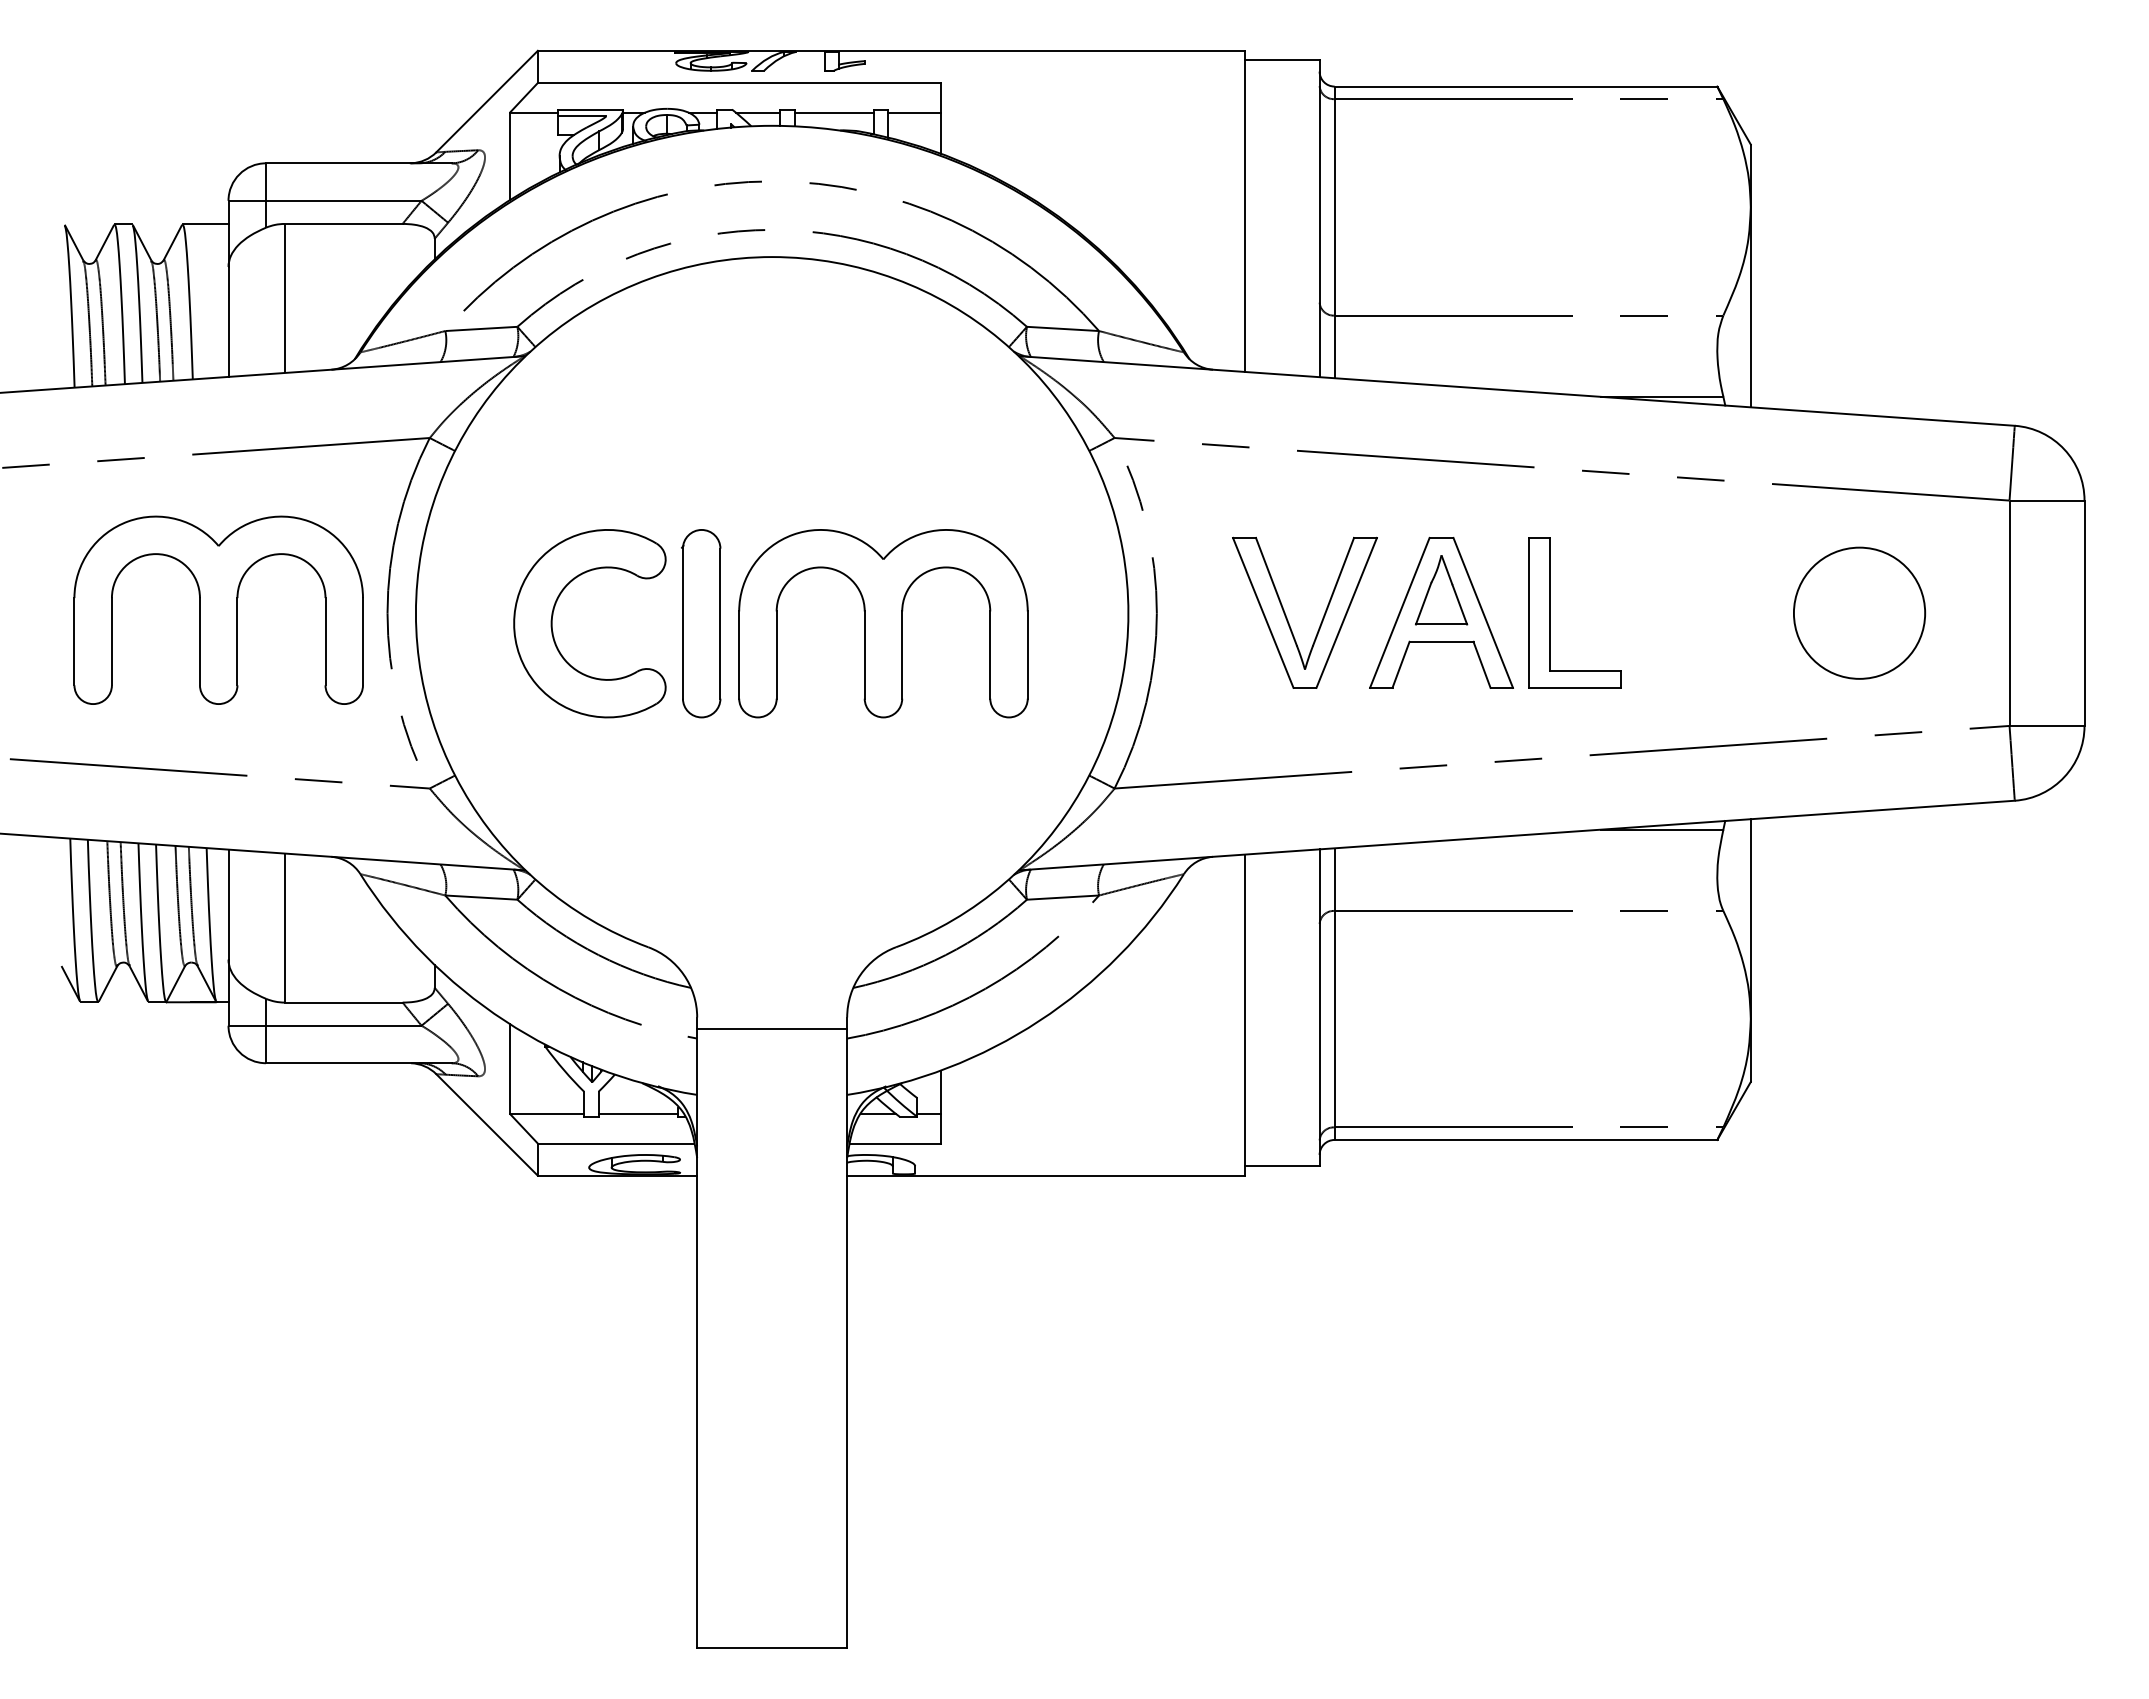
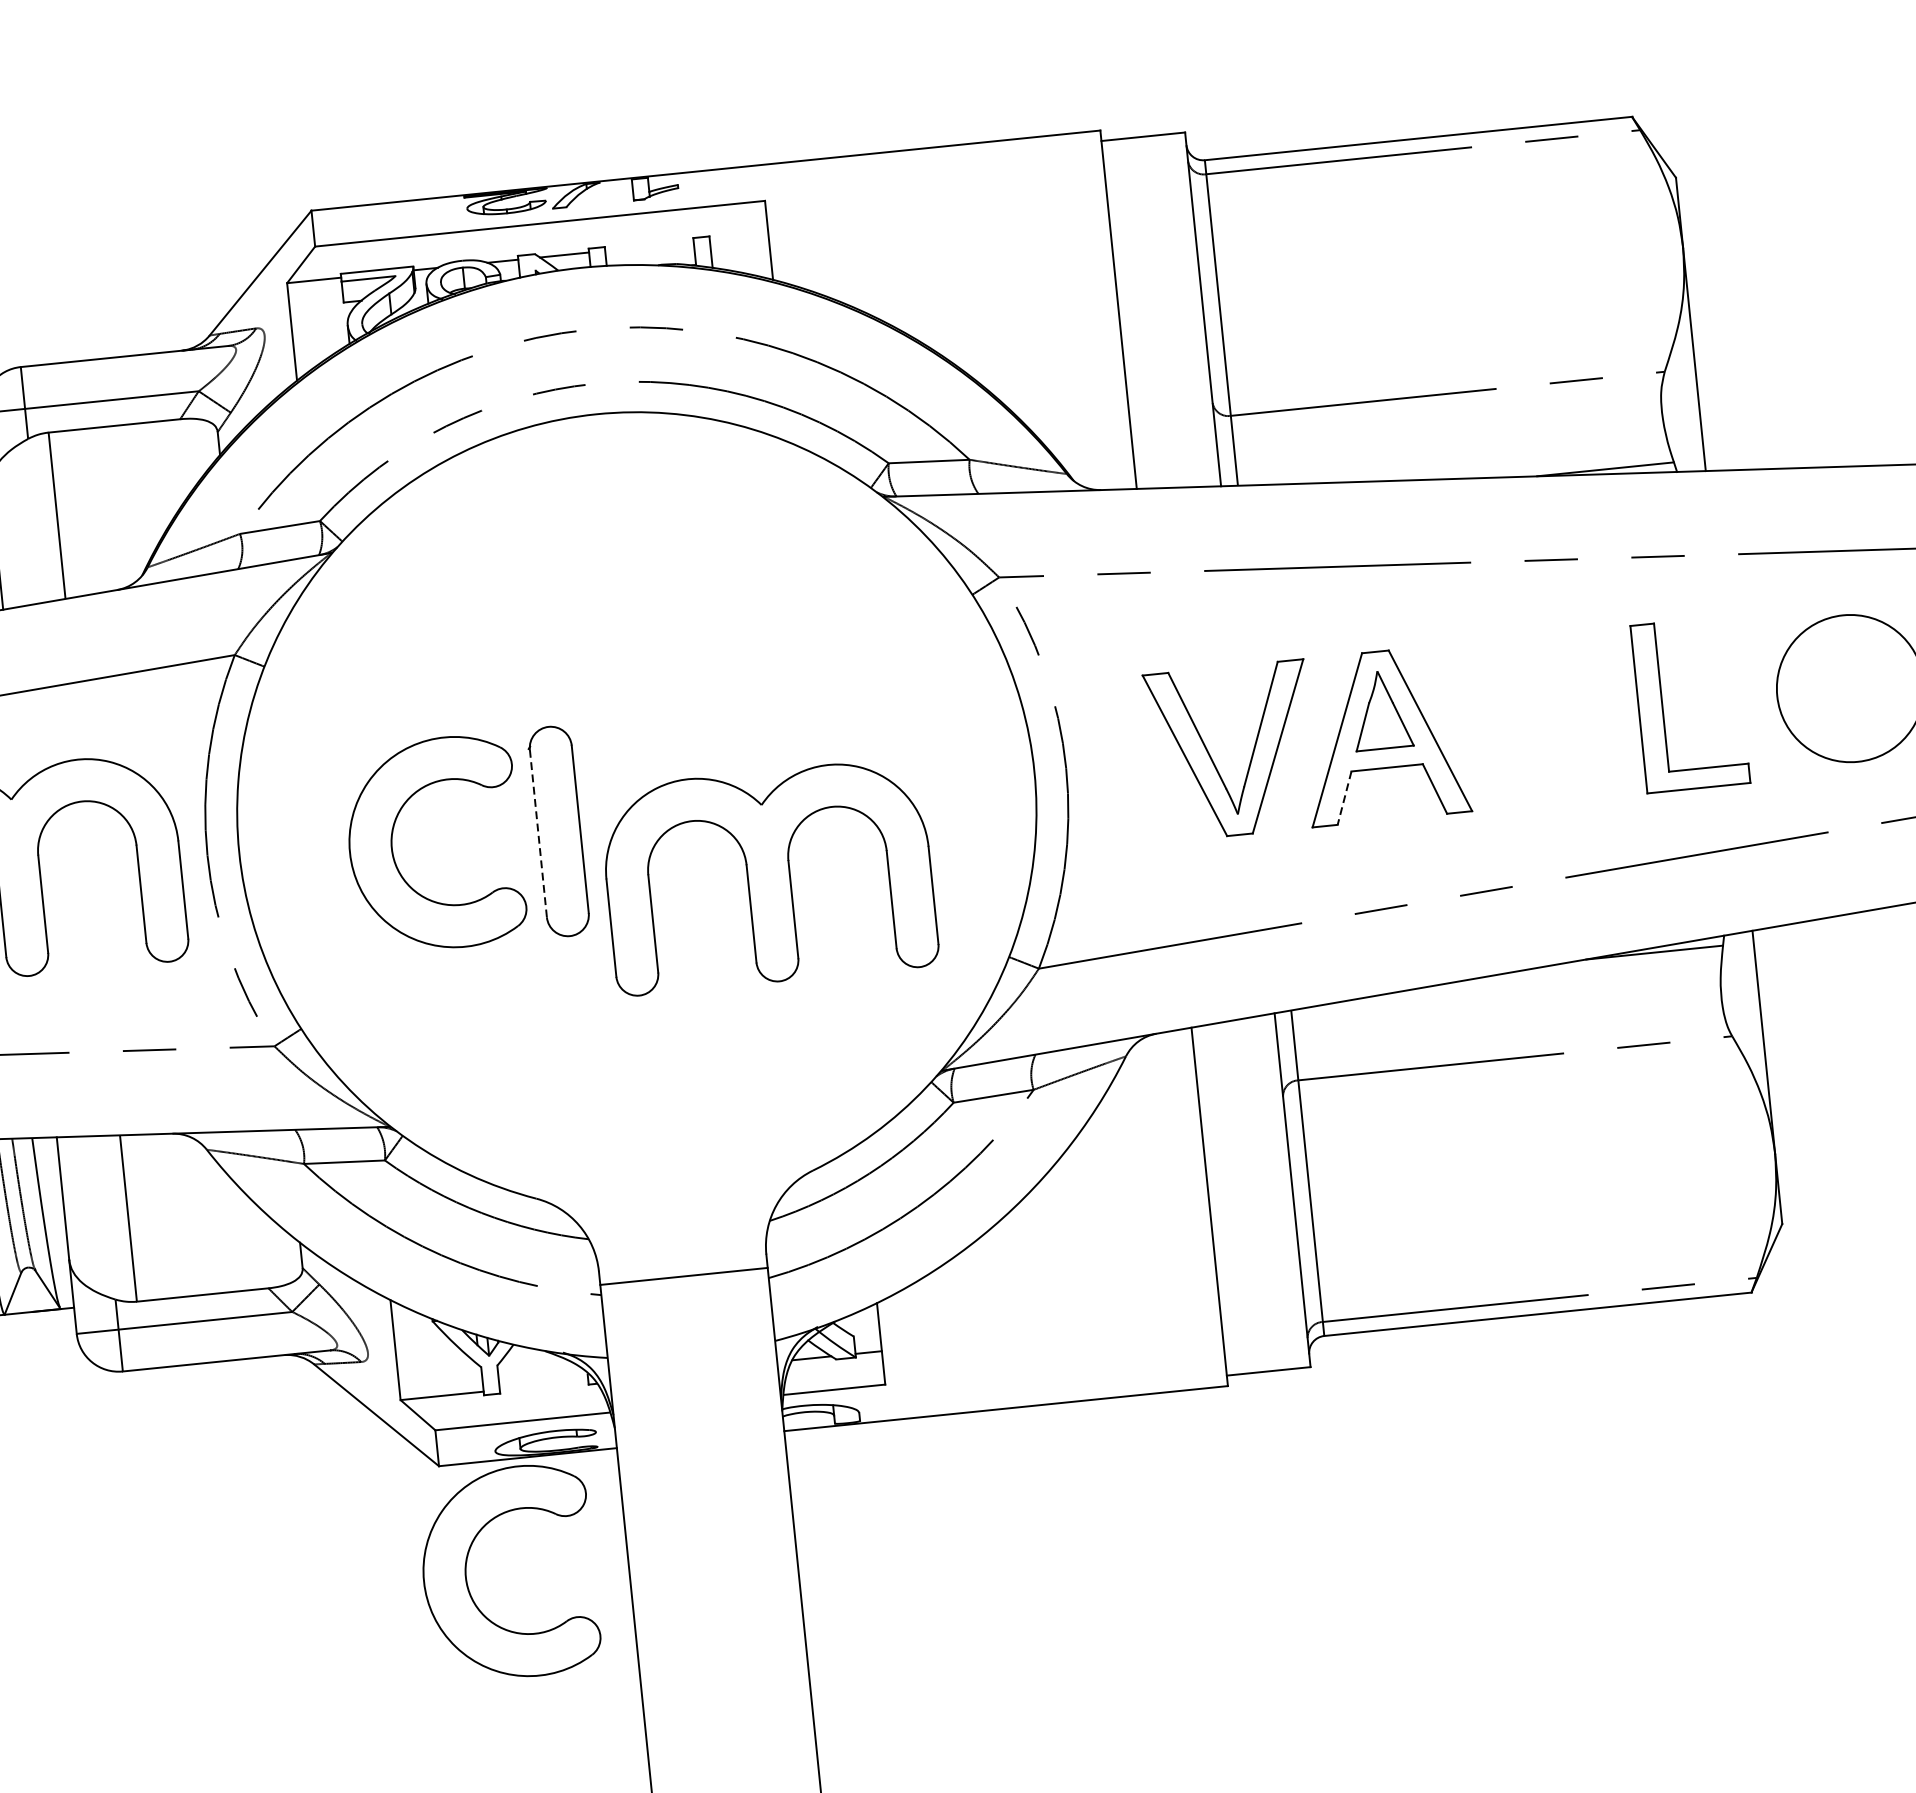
line: (833, 112) -> (648, 245), removed
line: (914, 112) -> (738, 236), removed
part: (1550, 612) -> (1662, 706), moved
line: (682, 623) -> (537, 833), solid -> dashed
part: (883, 623) -> (768, 876), moved
line: (1401, 664) -> (1345, 797), solid -> dashed
line: (637, 1113) -> (543, 1385), removed
part: (553, 1268) -> (467, 1568), added

